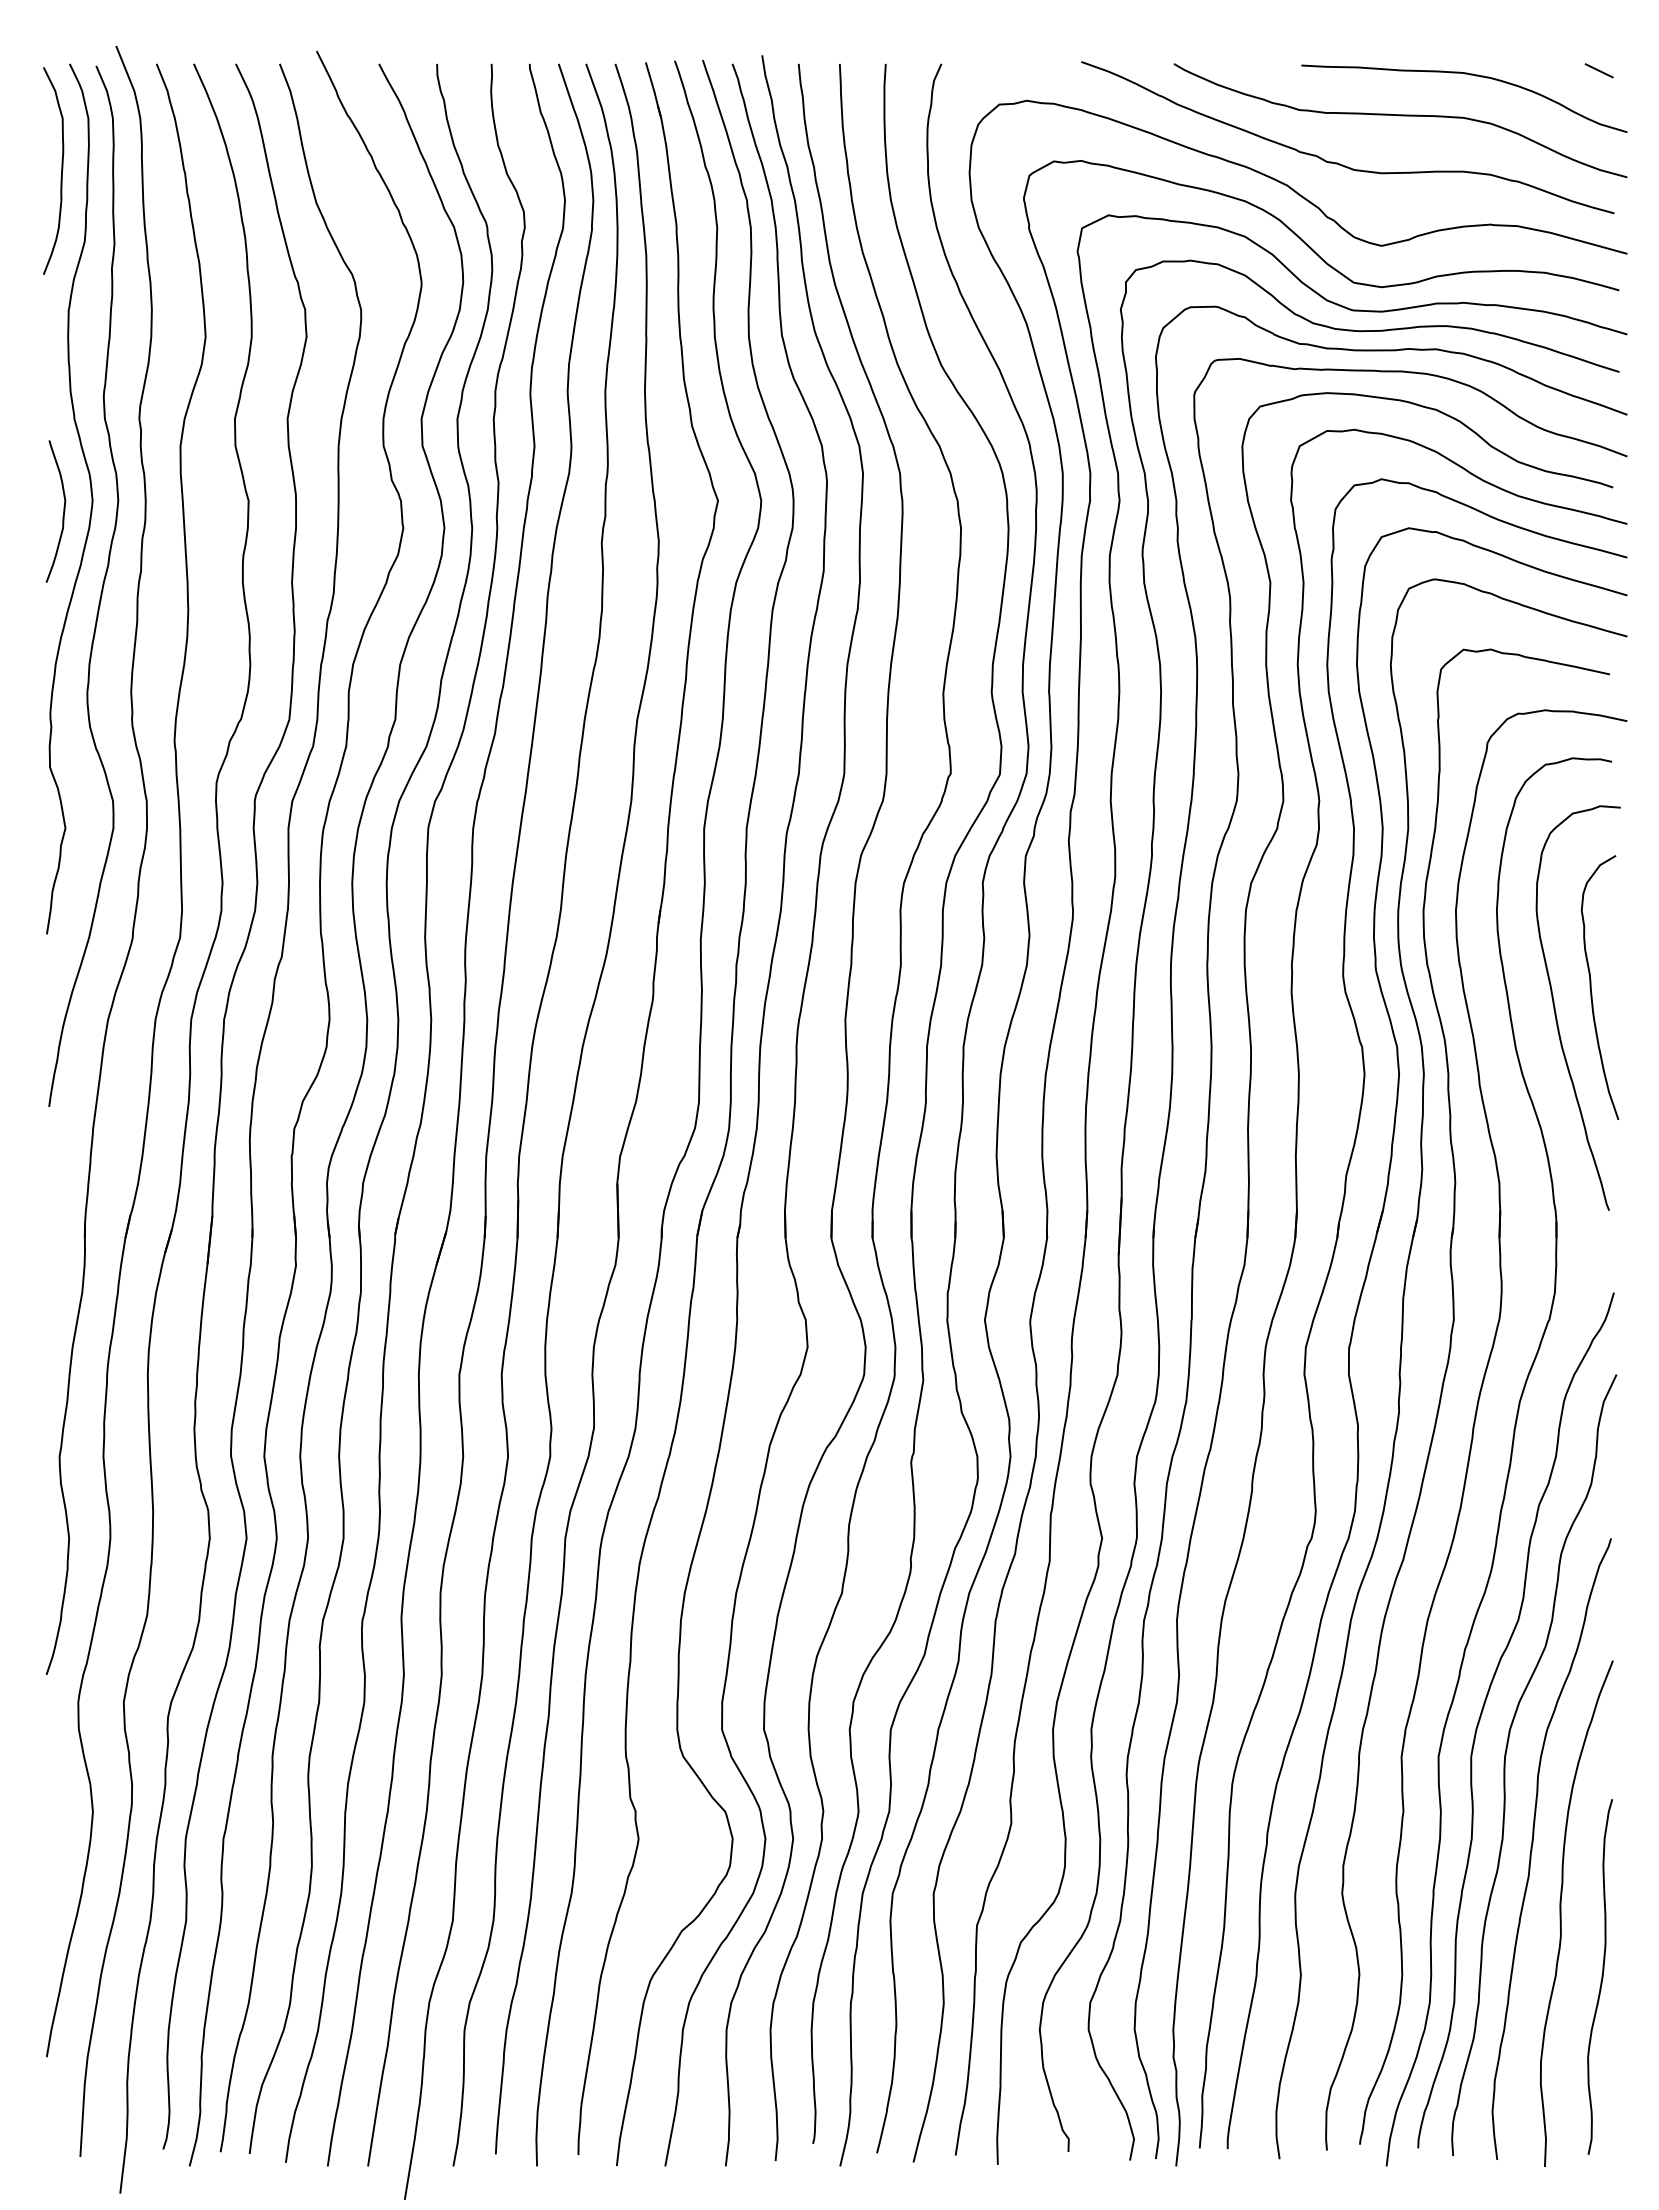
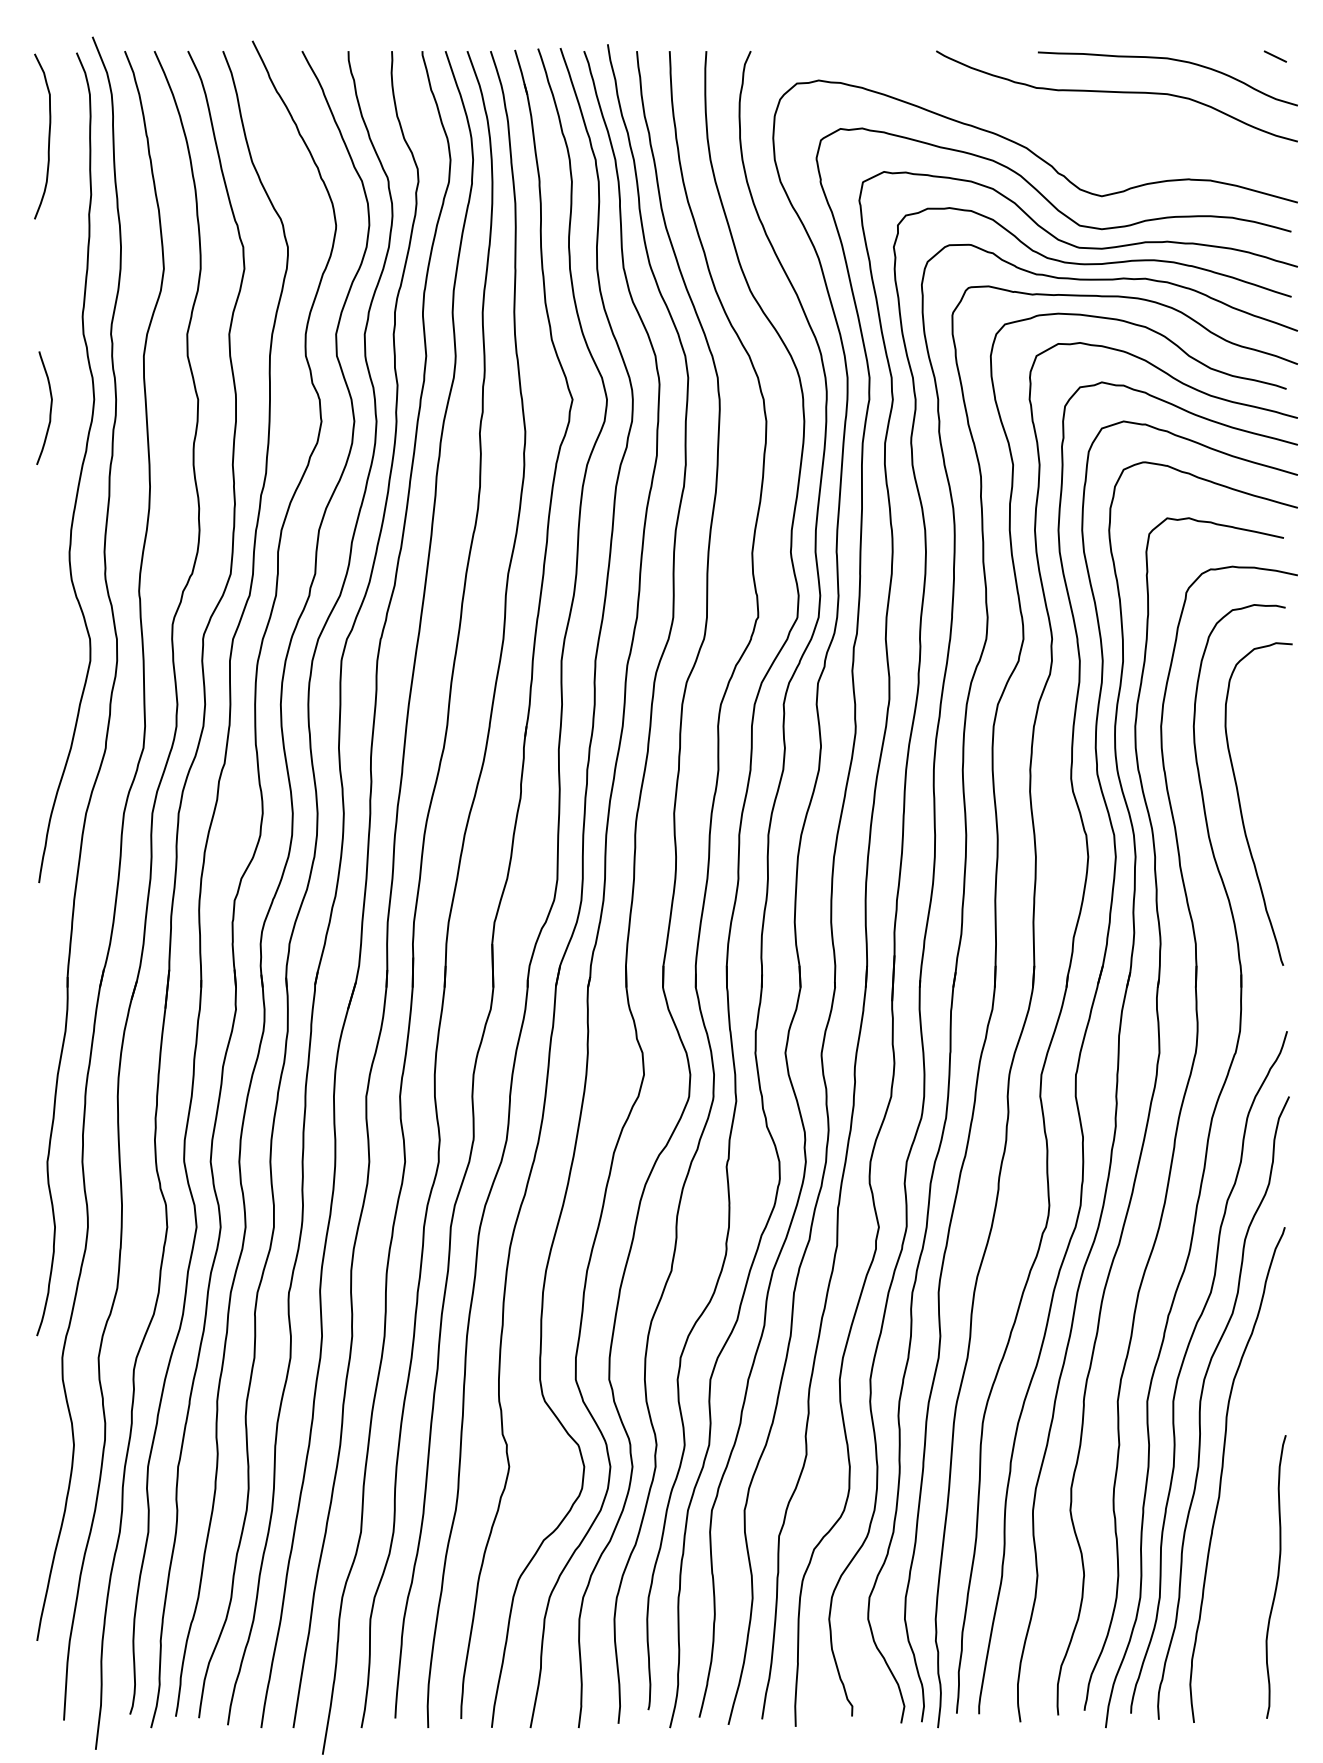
curve: (1337, 162) -> (1066, 129), removed
curve: (90, 492) -> (72, 392), removed
curve: (1591, 987) -> (1269, 787), removed
curve: (1561, 1913) -> (1245, 1526), removed

